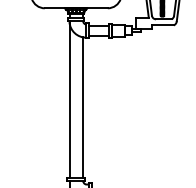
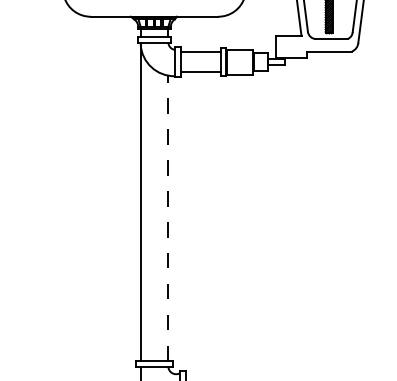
line: (83, 107) -> (169, 217), solid -> dashed

